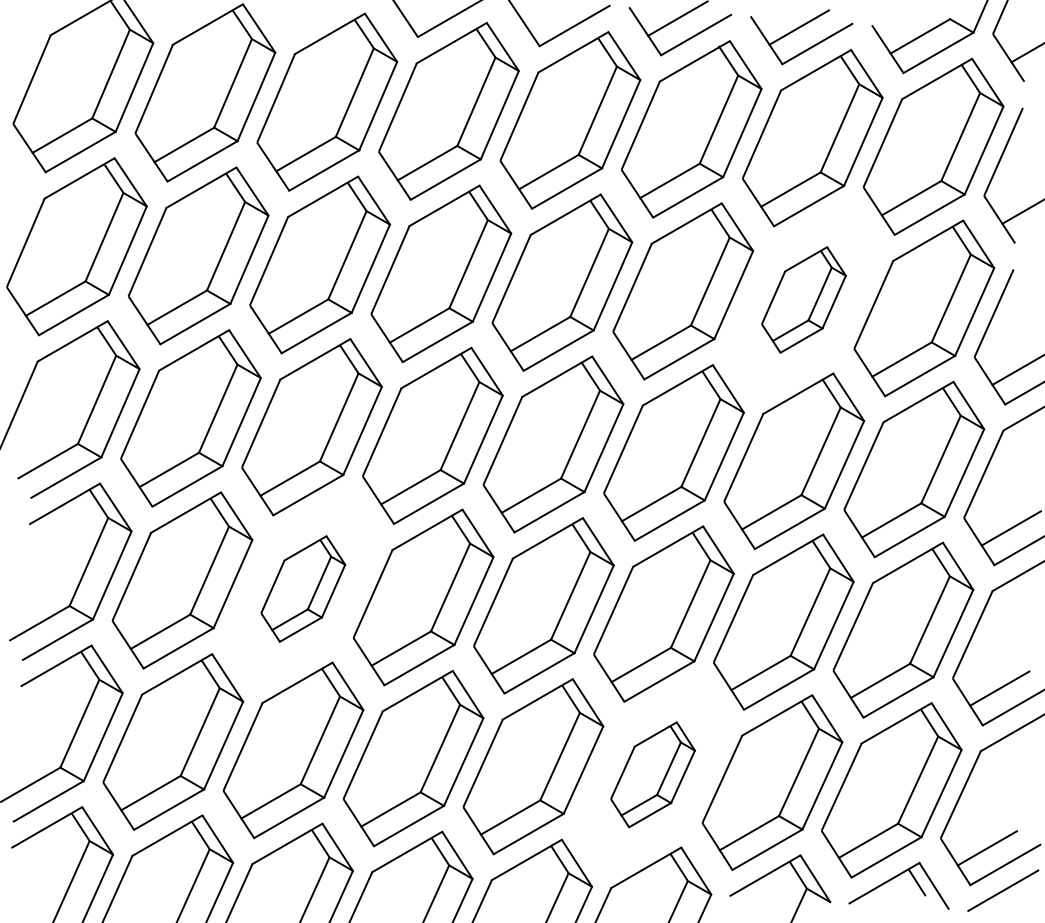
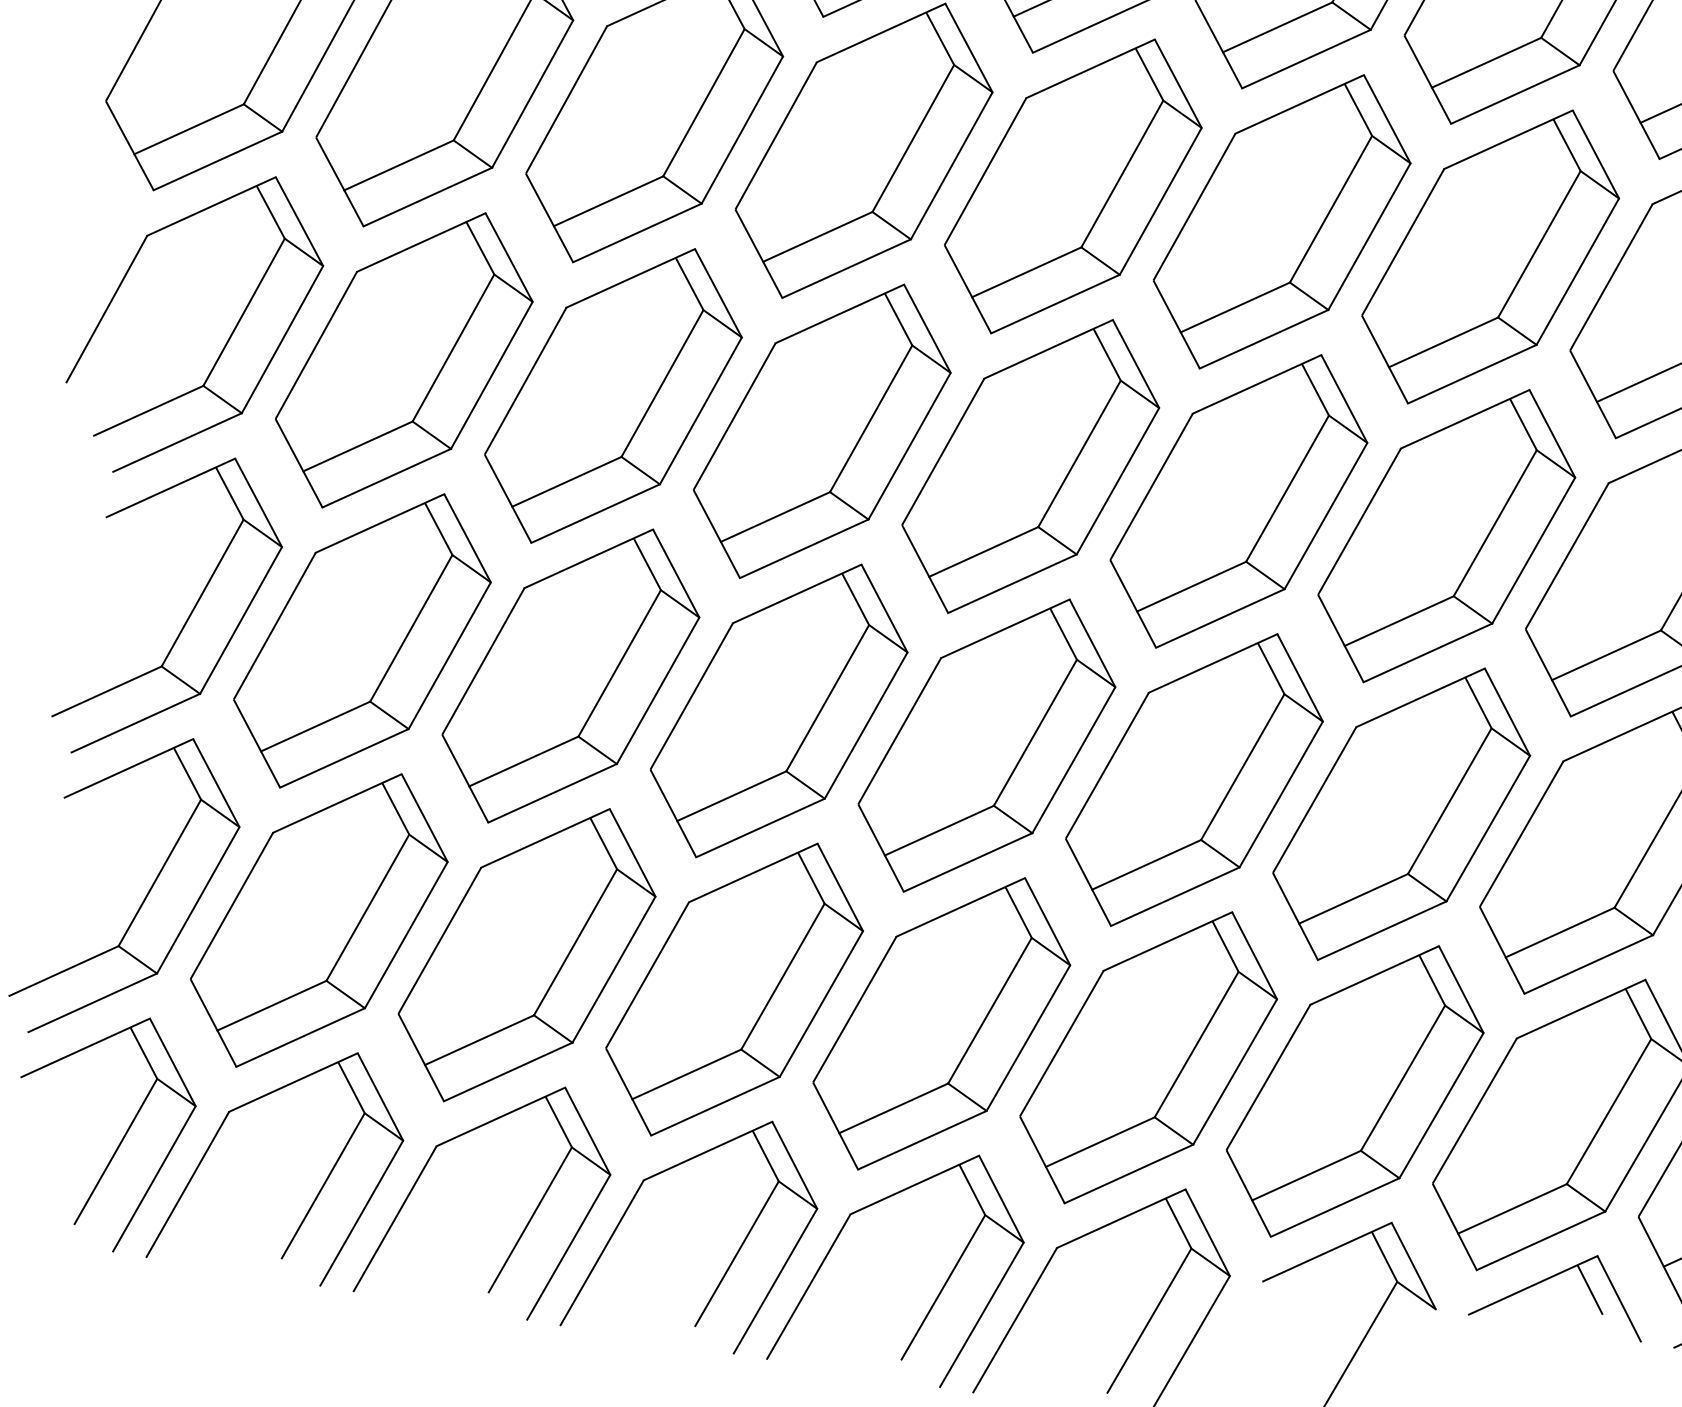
part: (803, 299) -> (1490, 256), size x1.67
part: (303, 588) -> (571, 675), size x1.67
part: (652, 774) -> (1147, 1057), size x1.67

